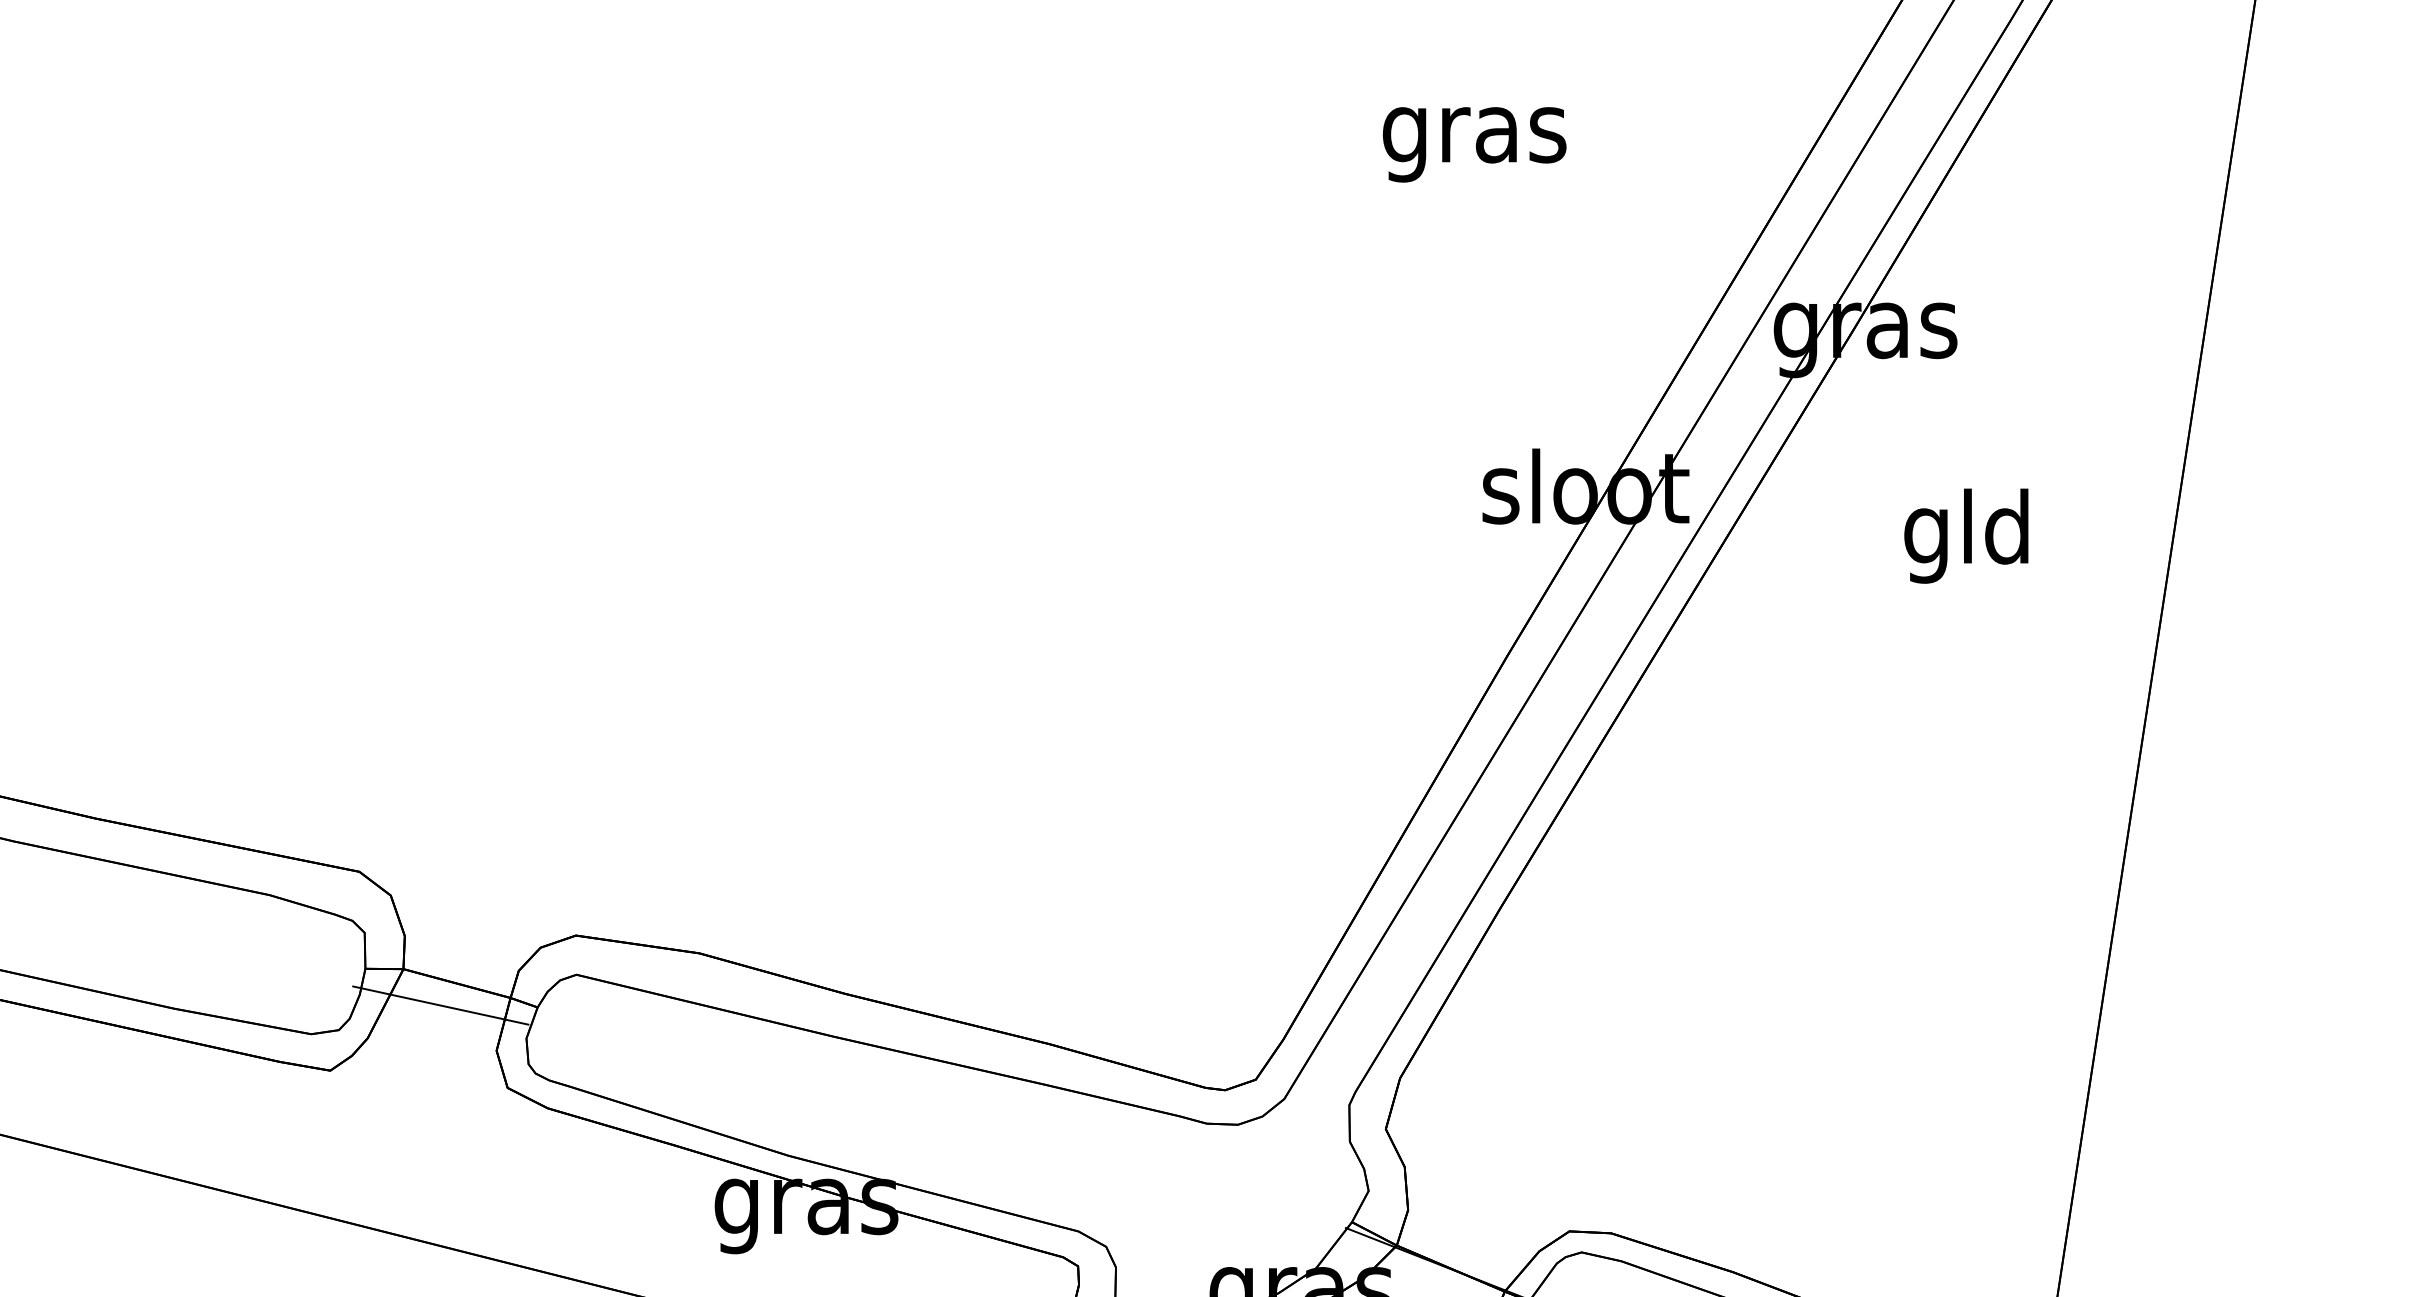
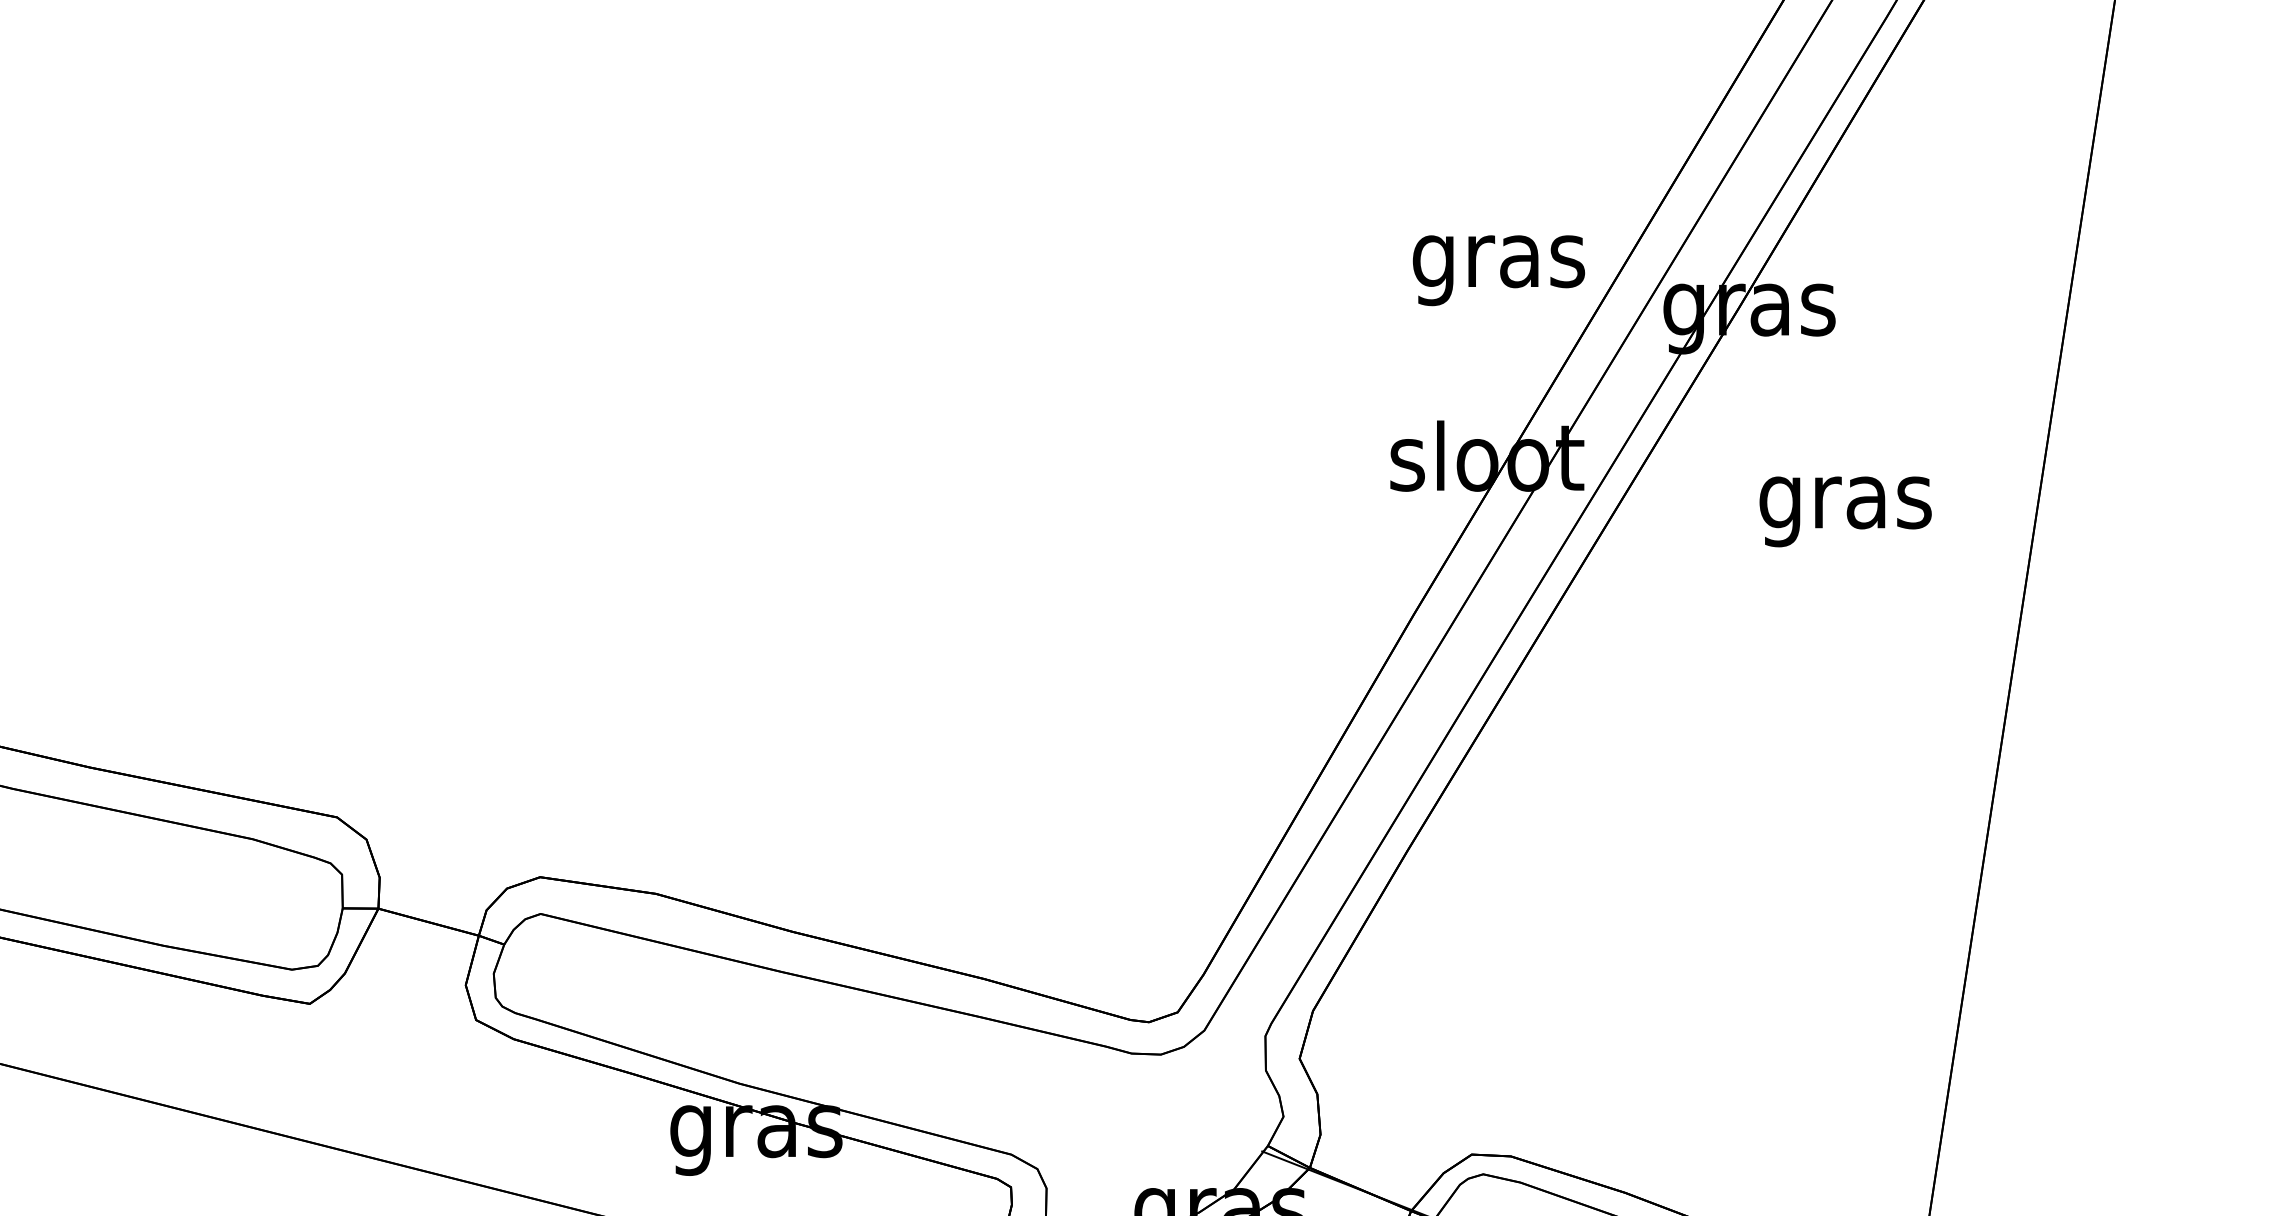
text: (1474, 144) -> (1498, 270), moved
text: (1967, 535) -> (1845, 502), gld -> gras
line: (440, 1005) -> (413, 942), removed

